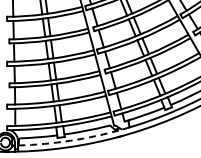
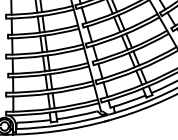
arc: (70, 140) -> (62, 124), dashed -> solid

